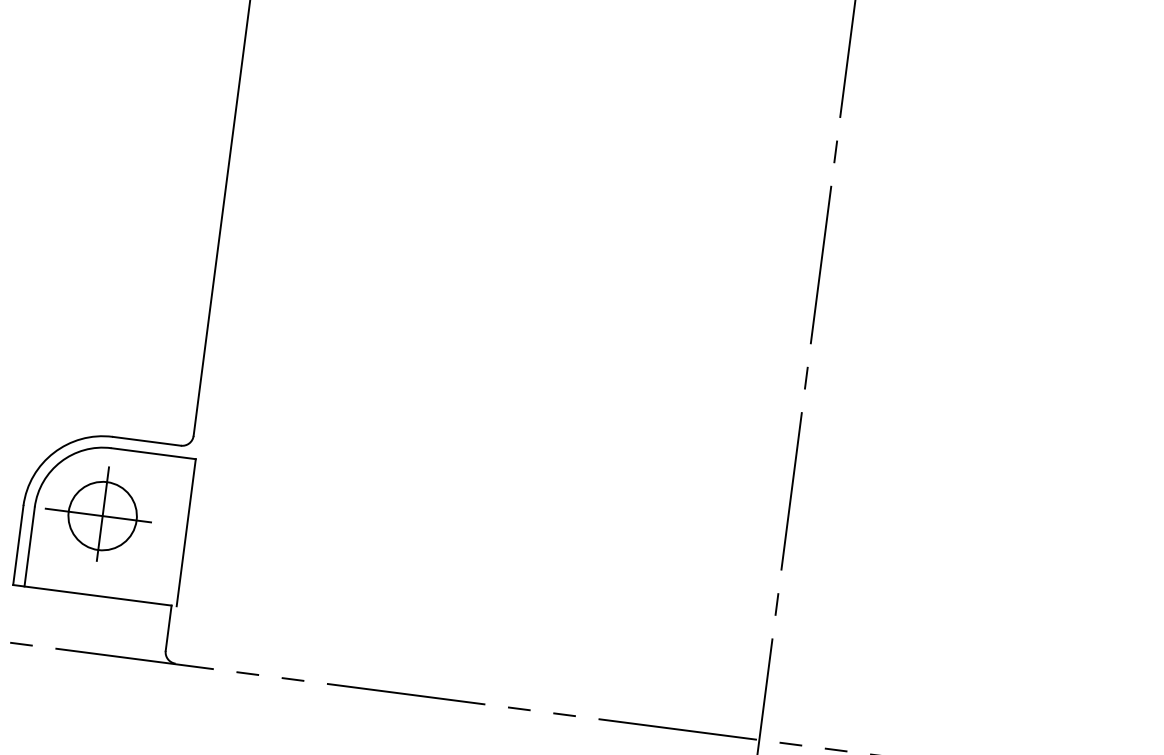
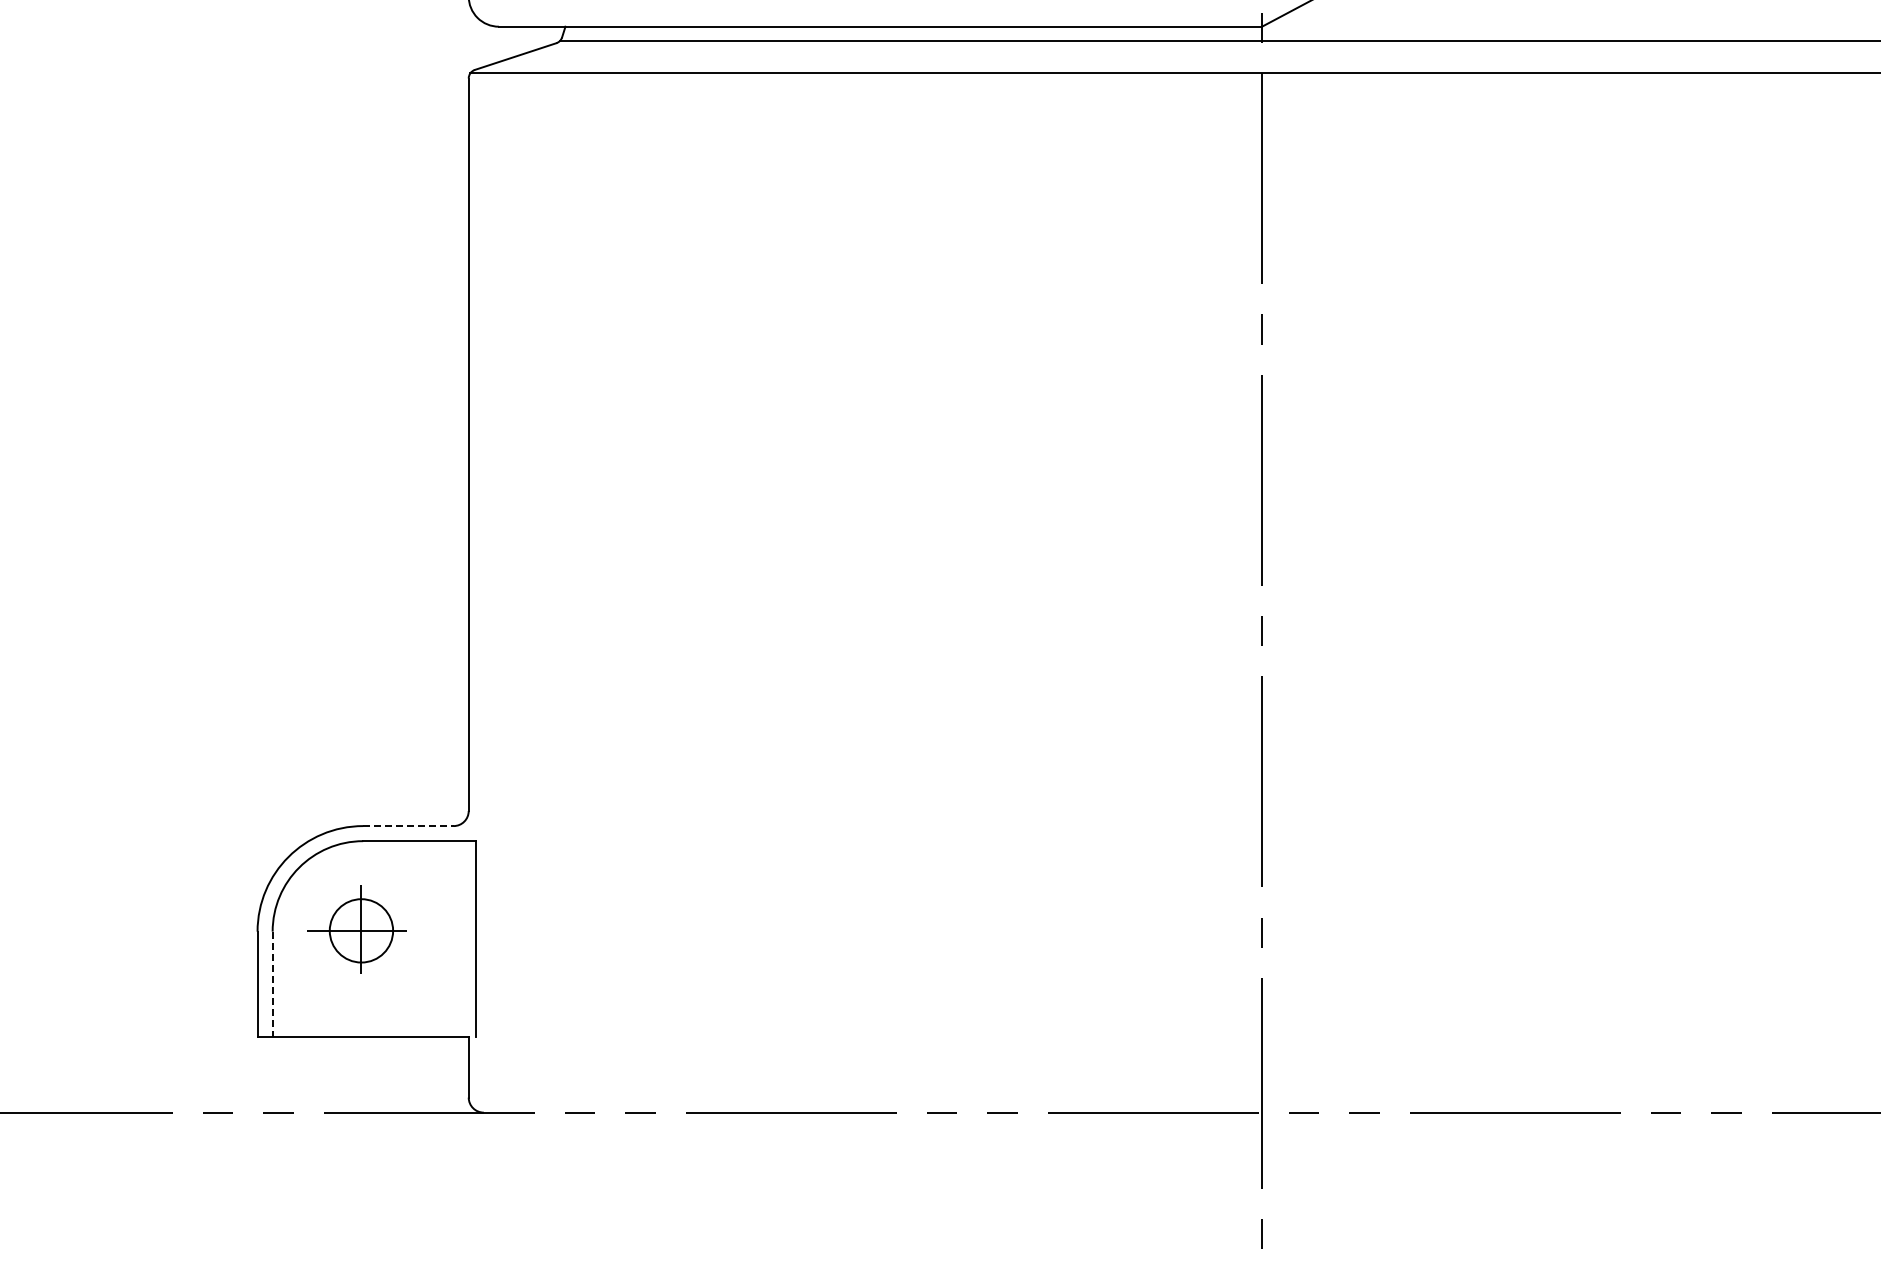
line: (146, 441) -> (408, 826), solid -> dashed
part: (98, 513) -> (357, 928), size x0.7
line: (29, 546) -> (272, 984), solid -> dashed

